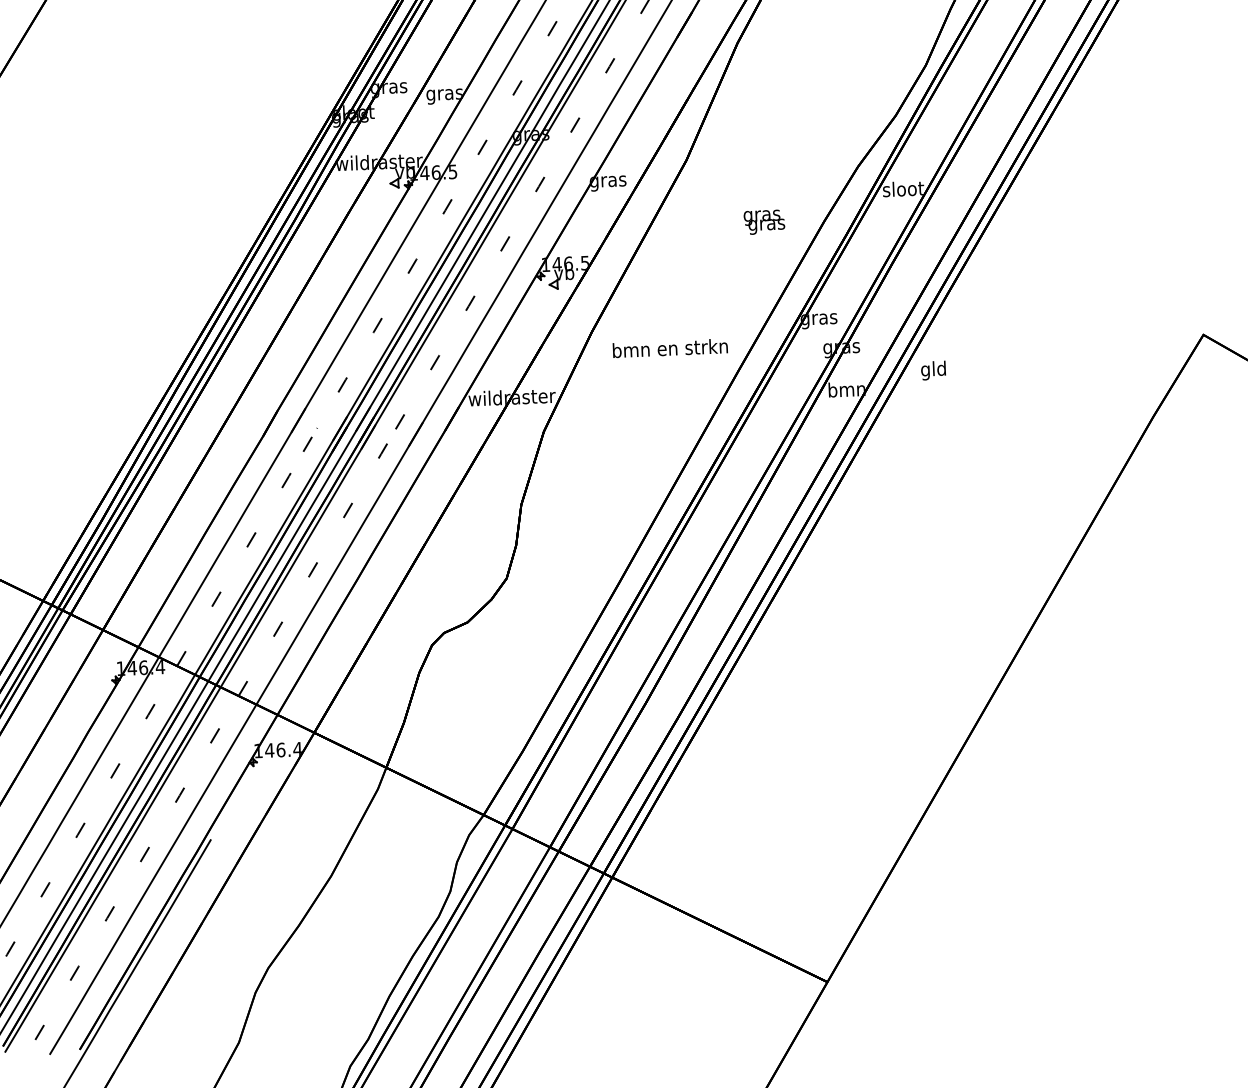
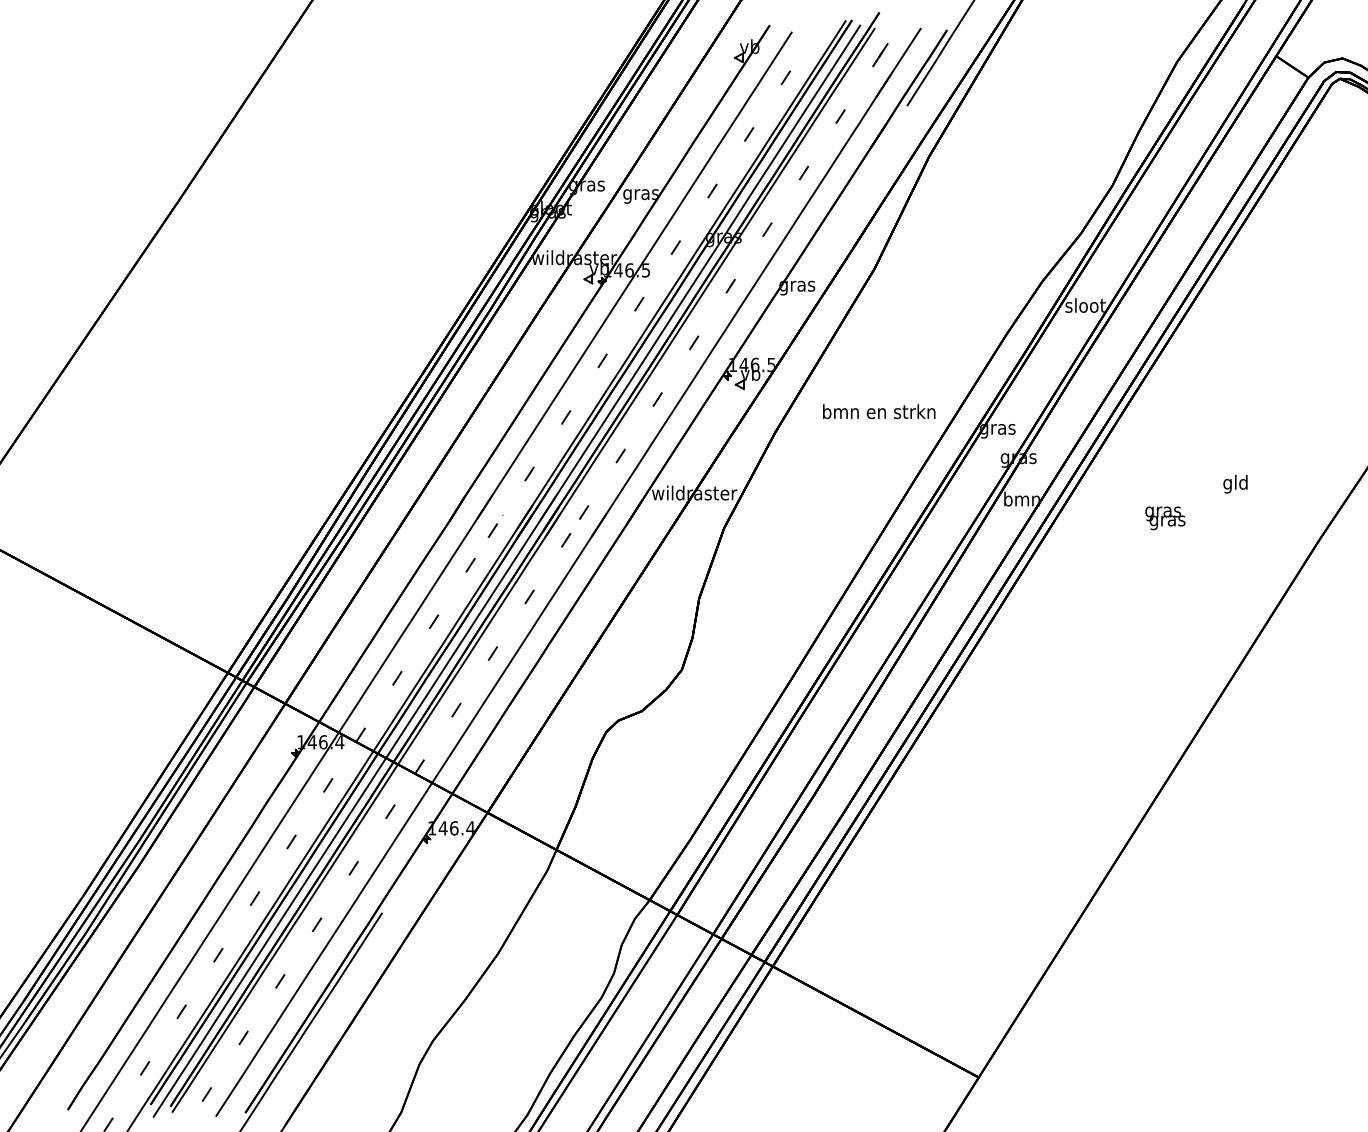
text: (764, 222) -> (1165, 518), moved
text: (670, 348) -> (879, 411), moved
text: (933, 370) -> (1235, 484), moved

